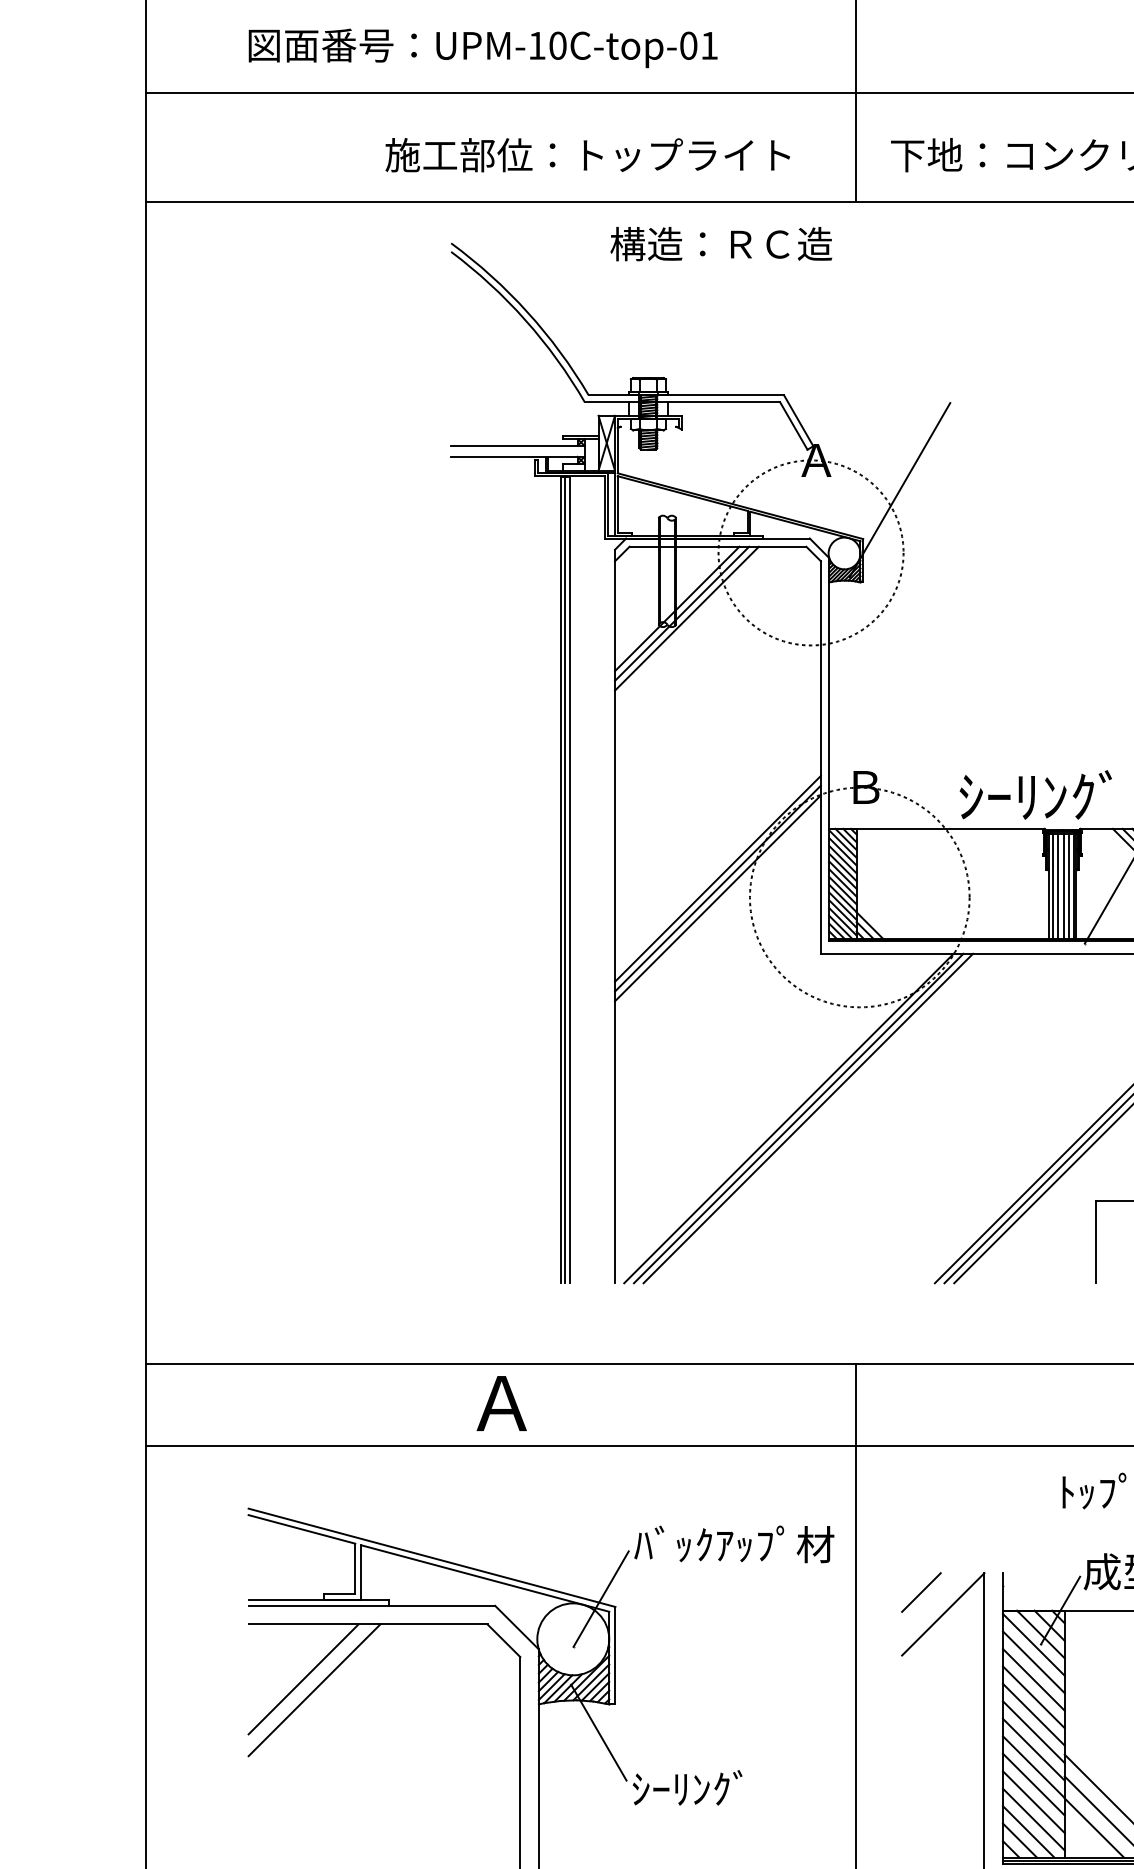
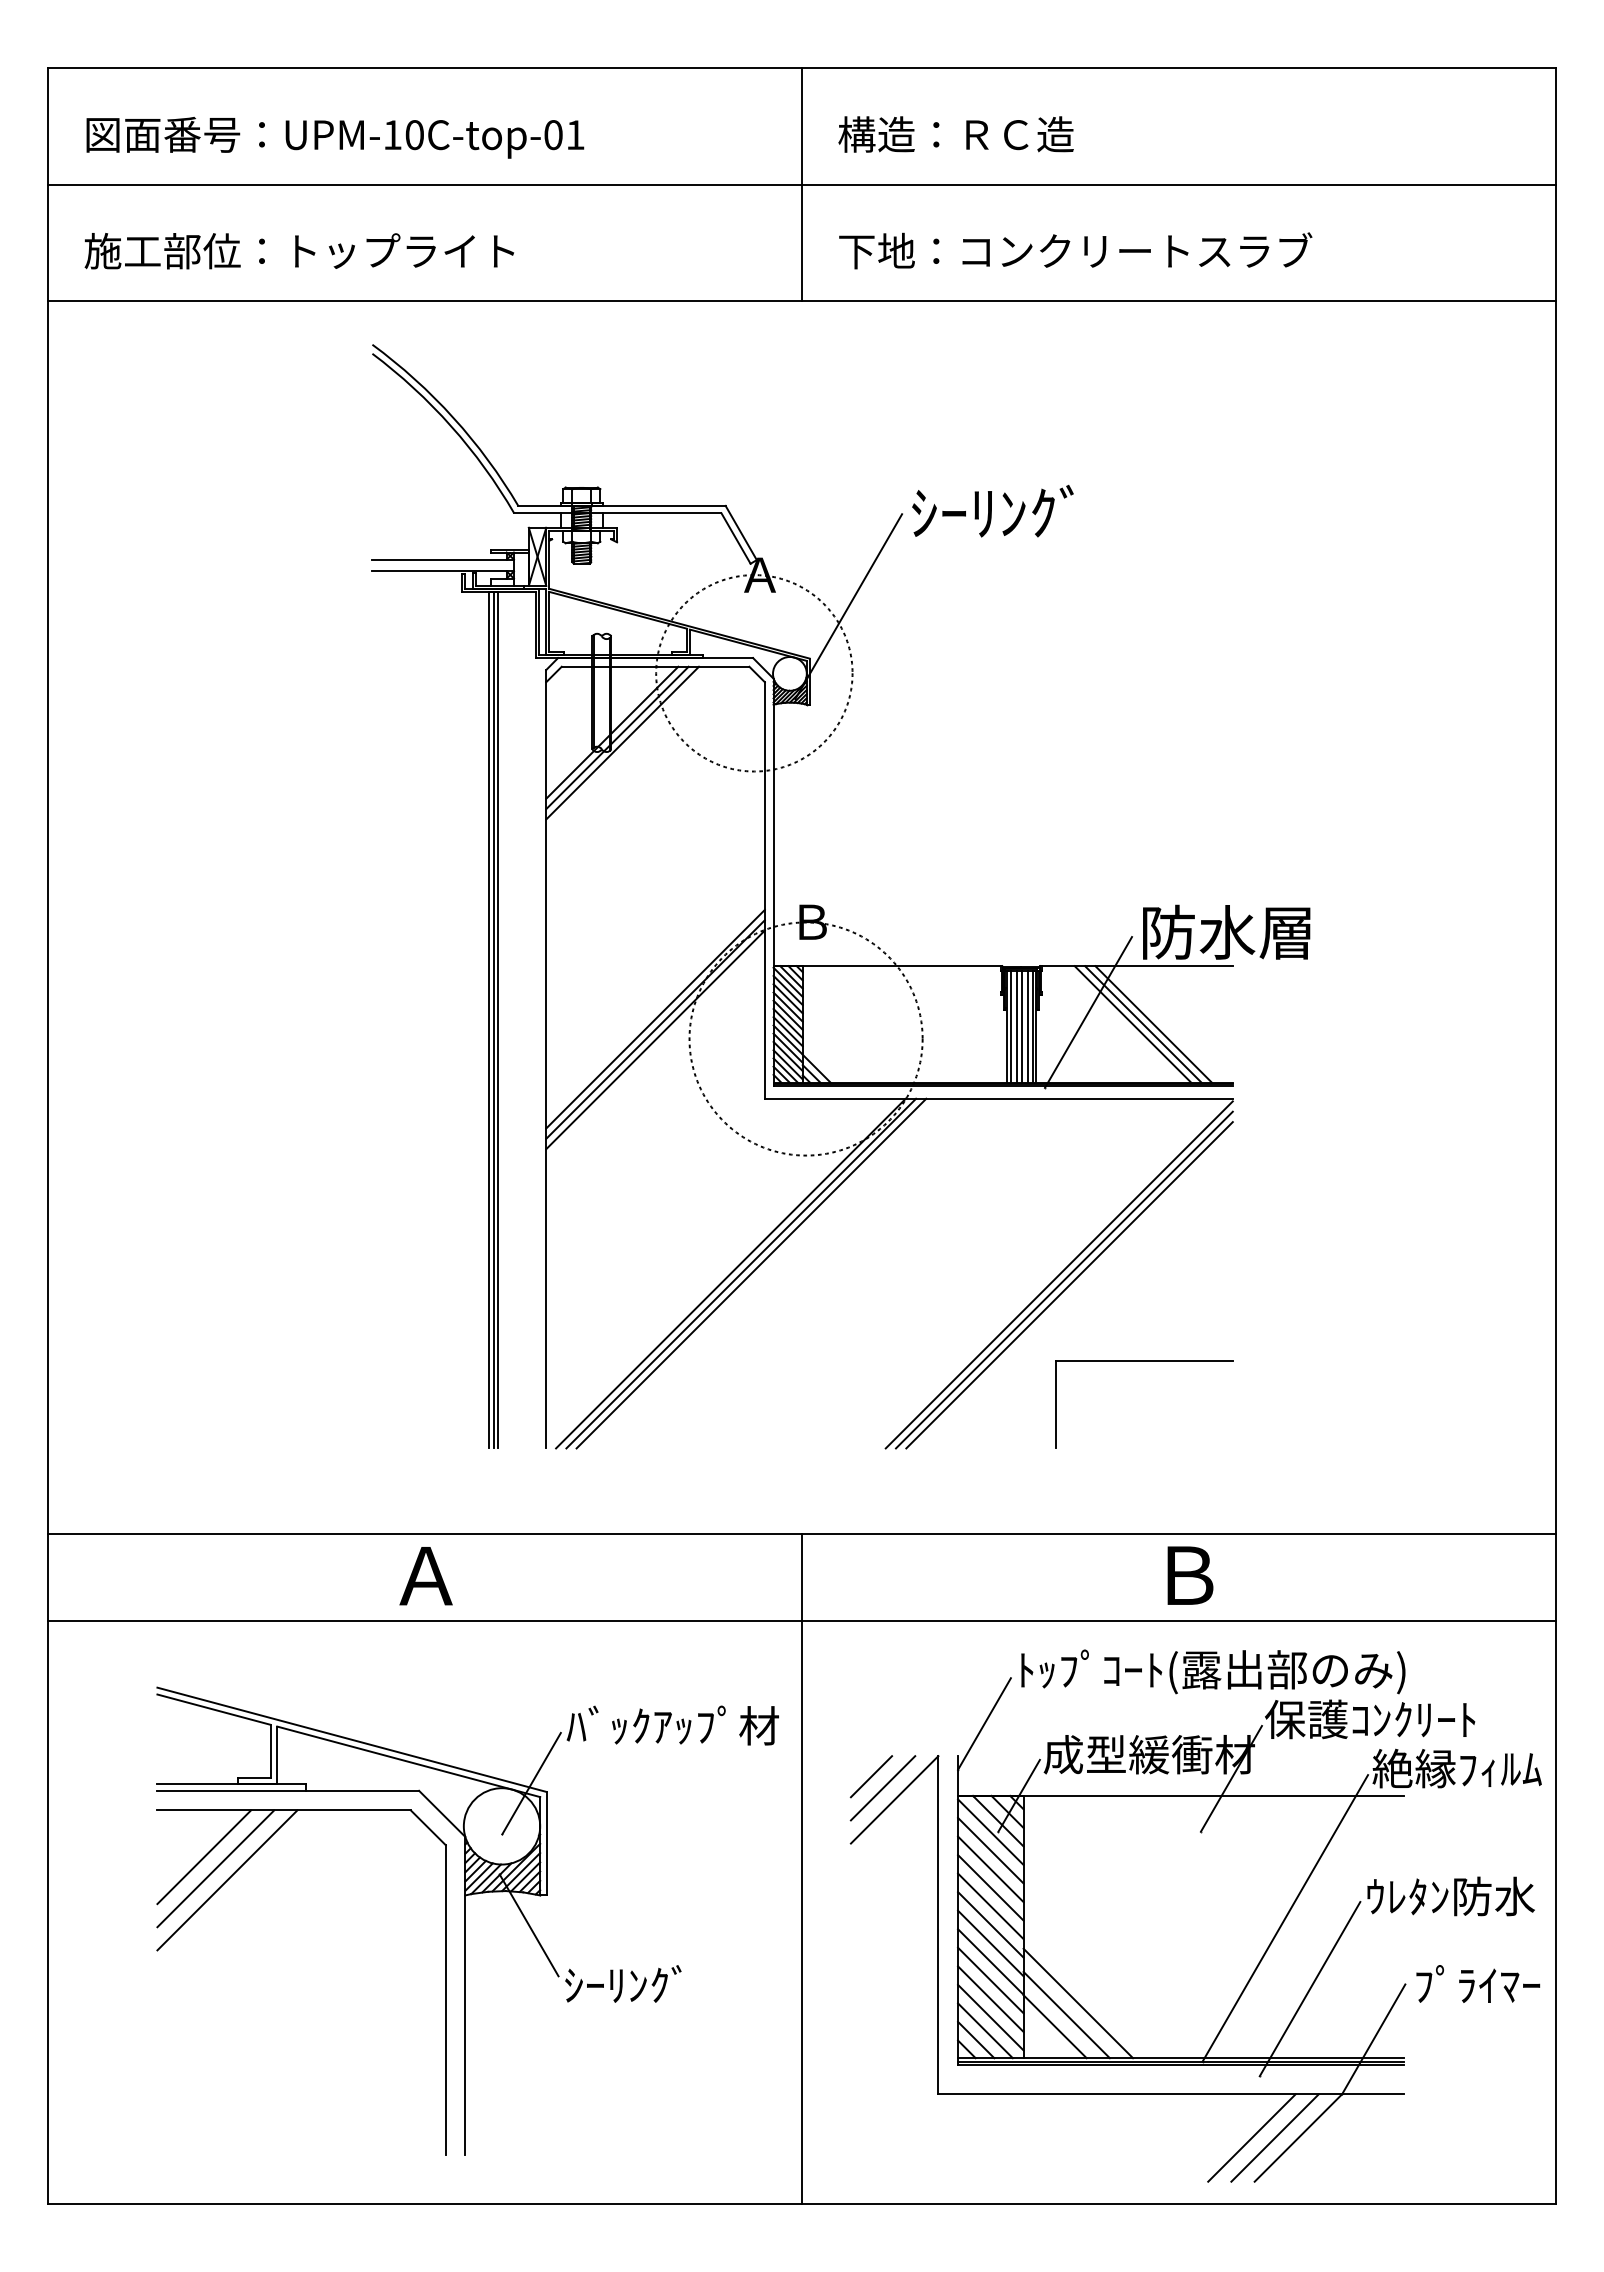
text: (483, 48) -> (335, 137), moved
text: (587, 155) -> (299, 251), moved
text: (720, 244) -> (955, 134), moved
text: (1035, 794) -> (992, 510), moved
line: (1027, 1542) -> (984, 1723), added
line: (931, 1603) -> (882, 1788), added
line: (292, 1668) -> (203, 1857), added

